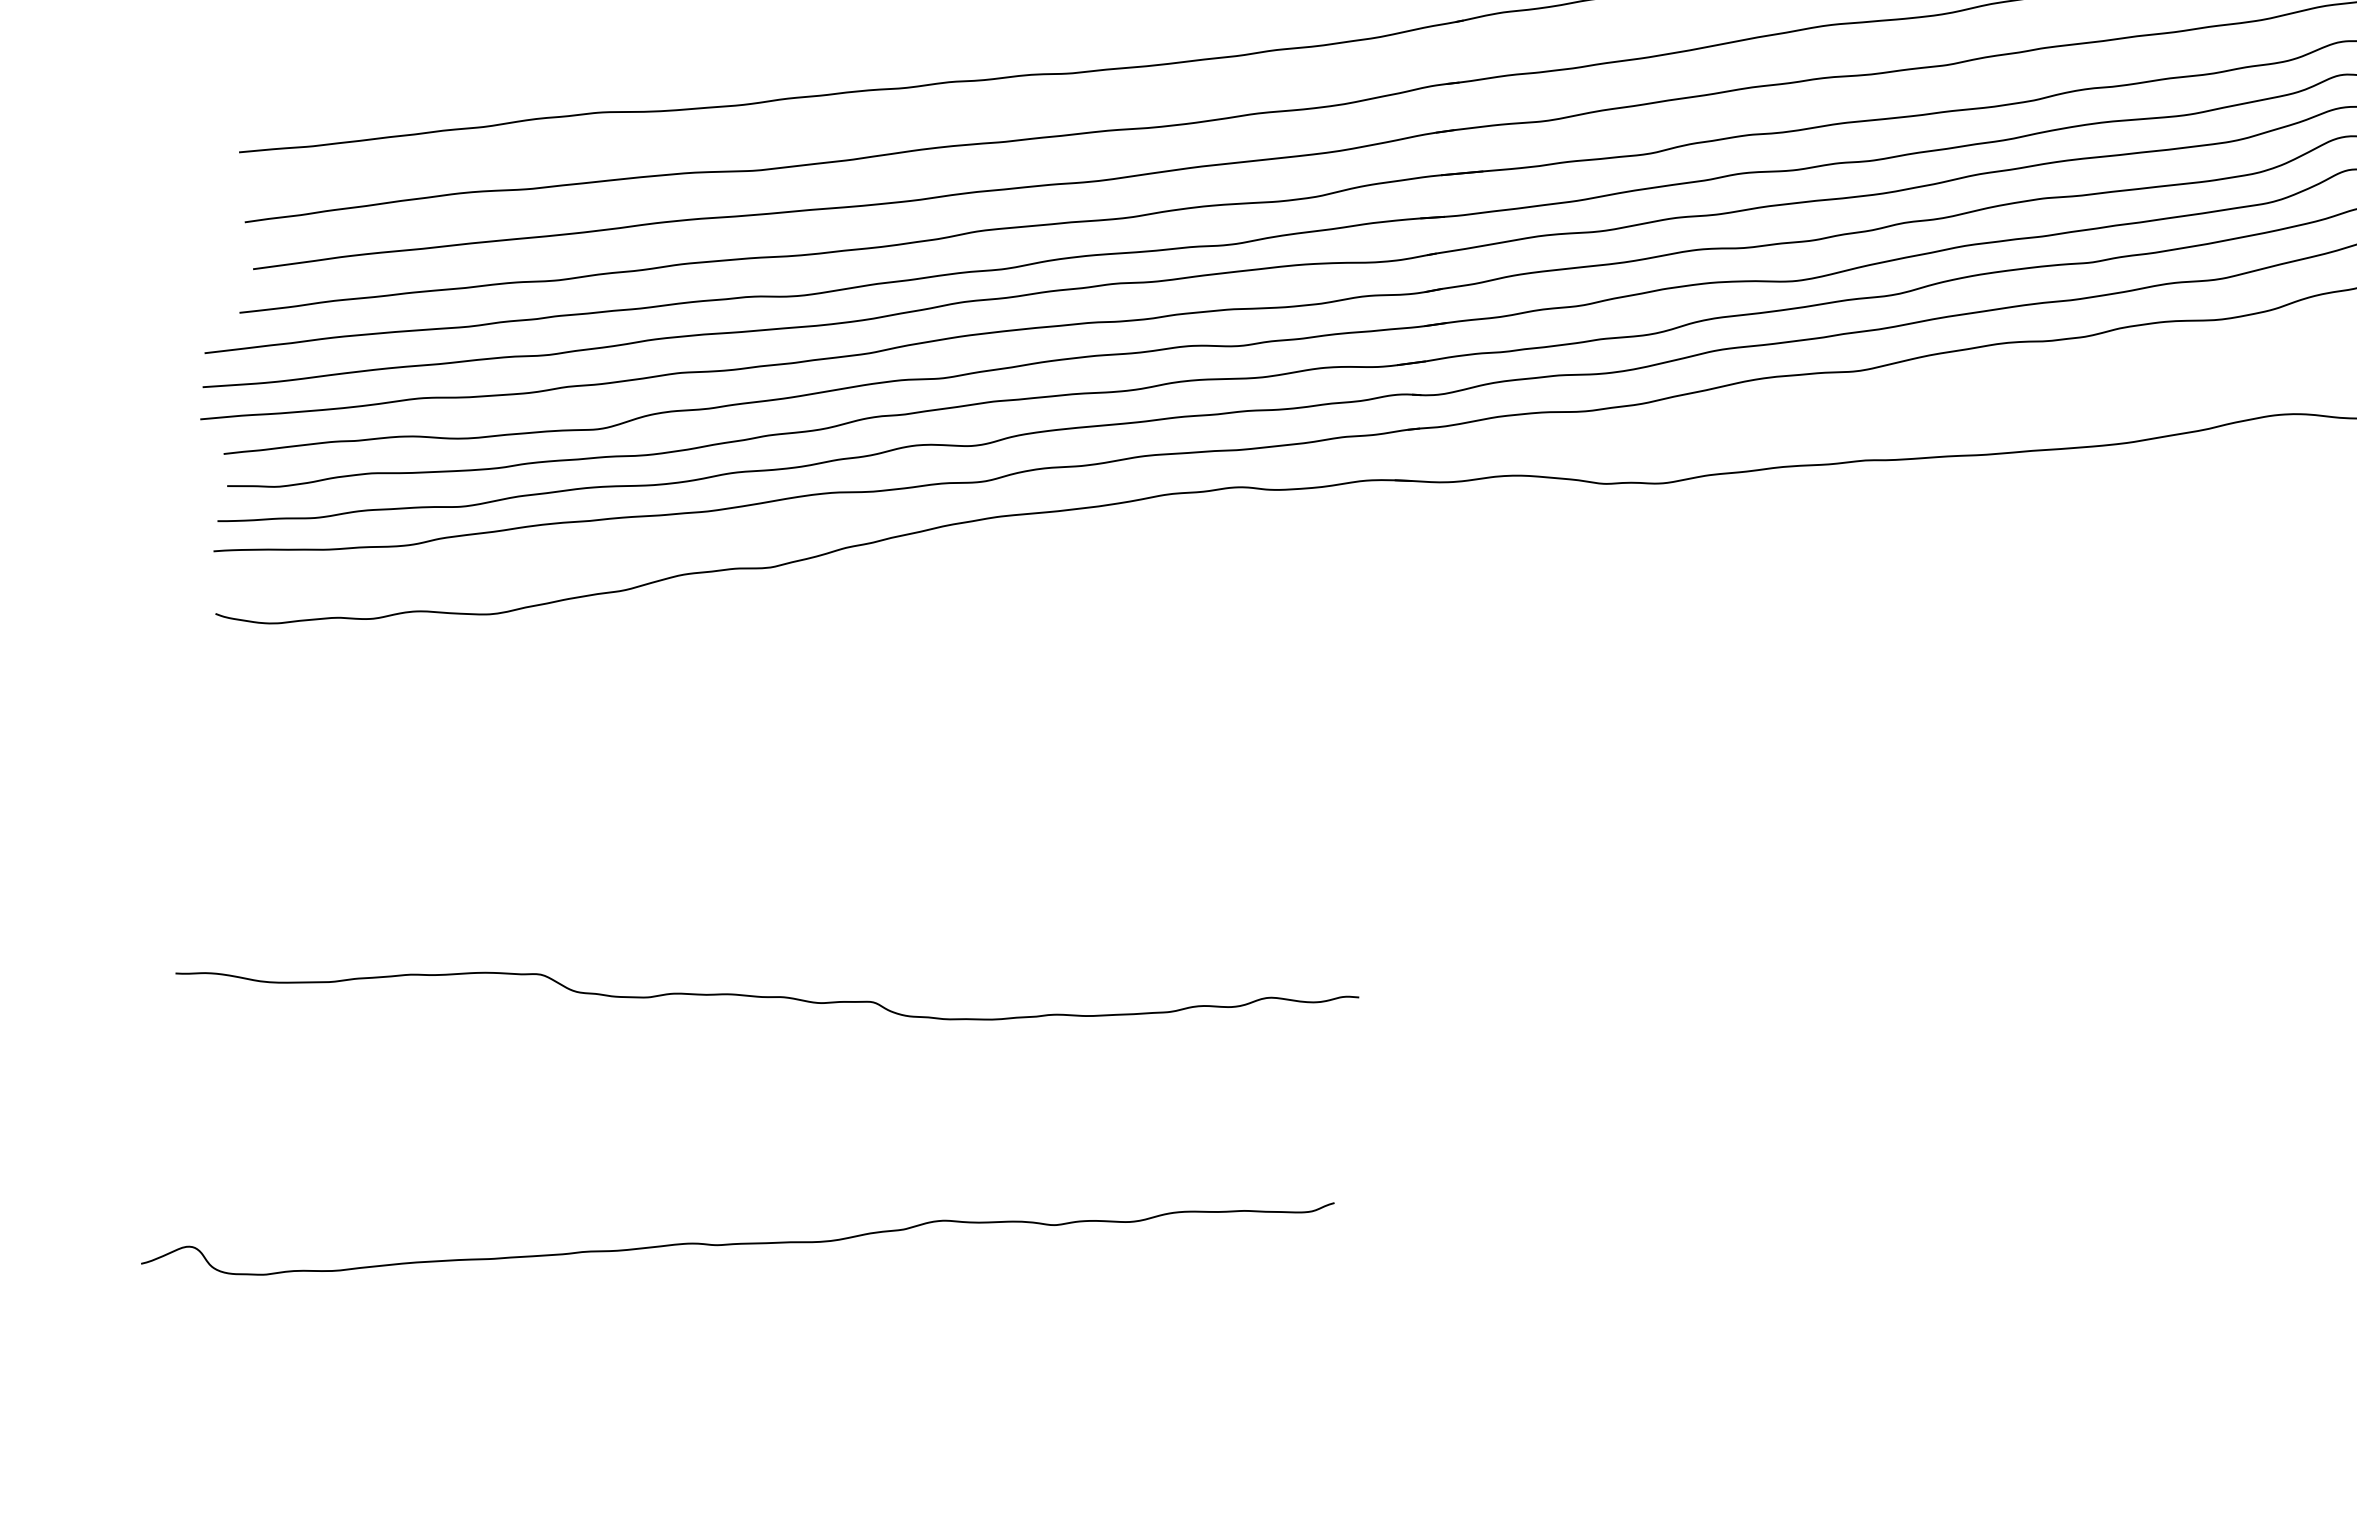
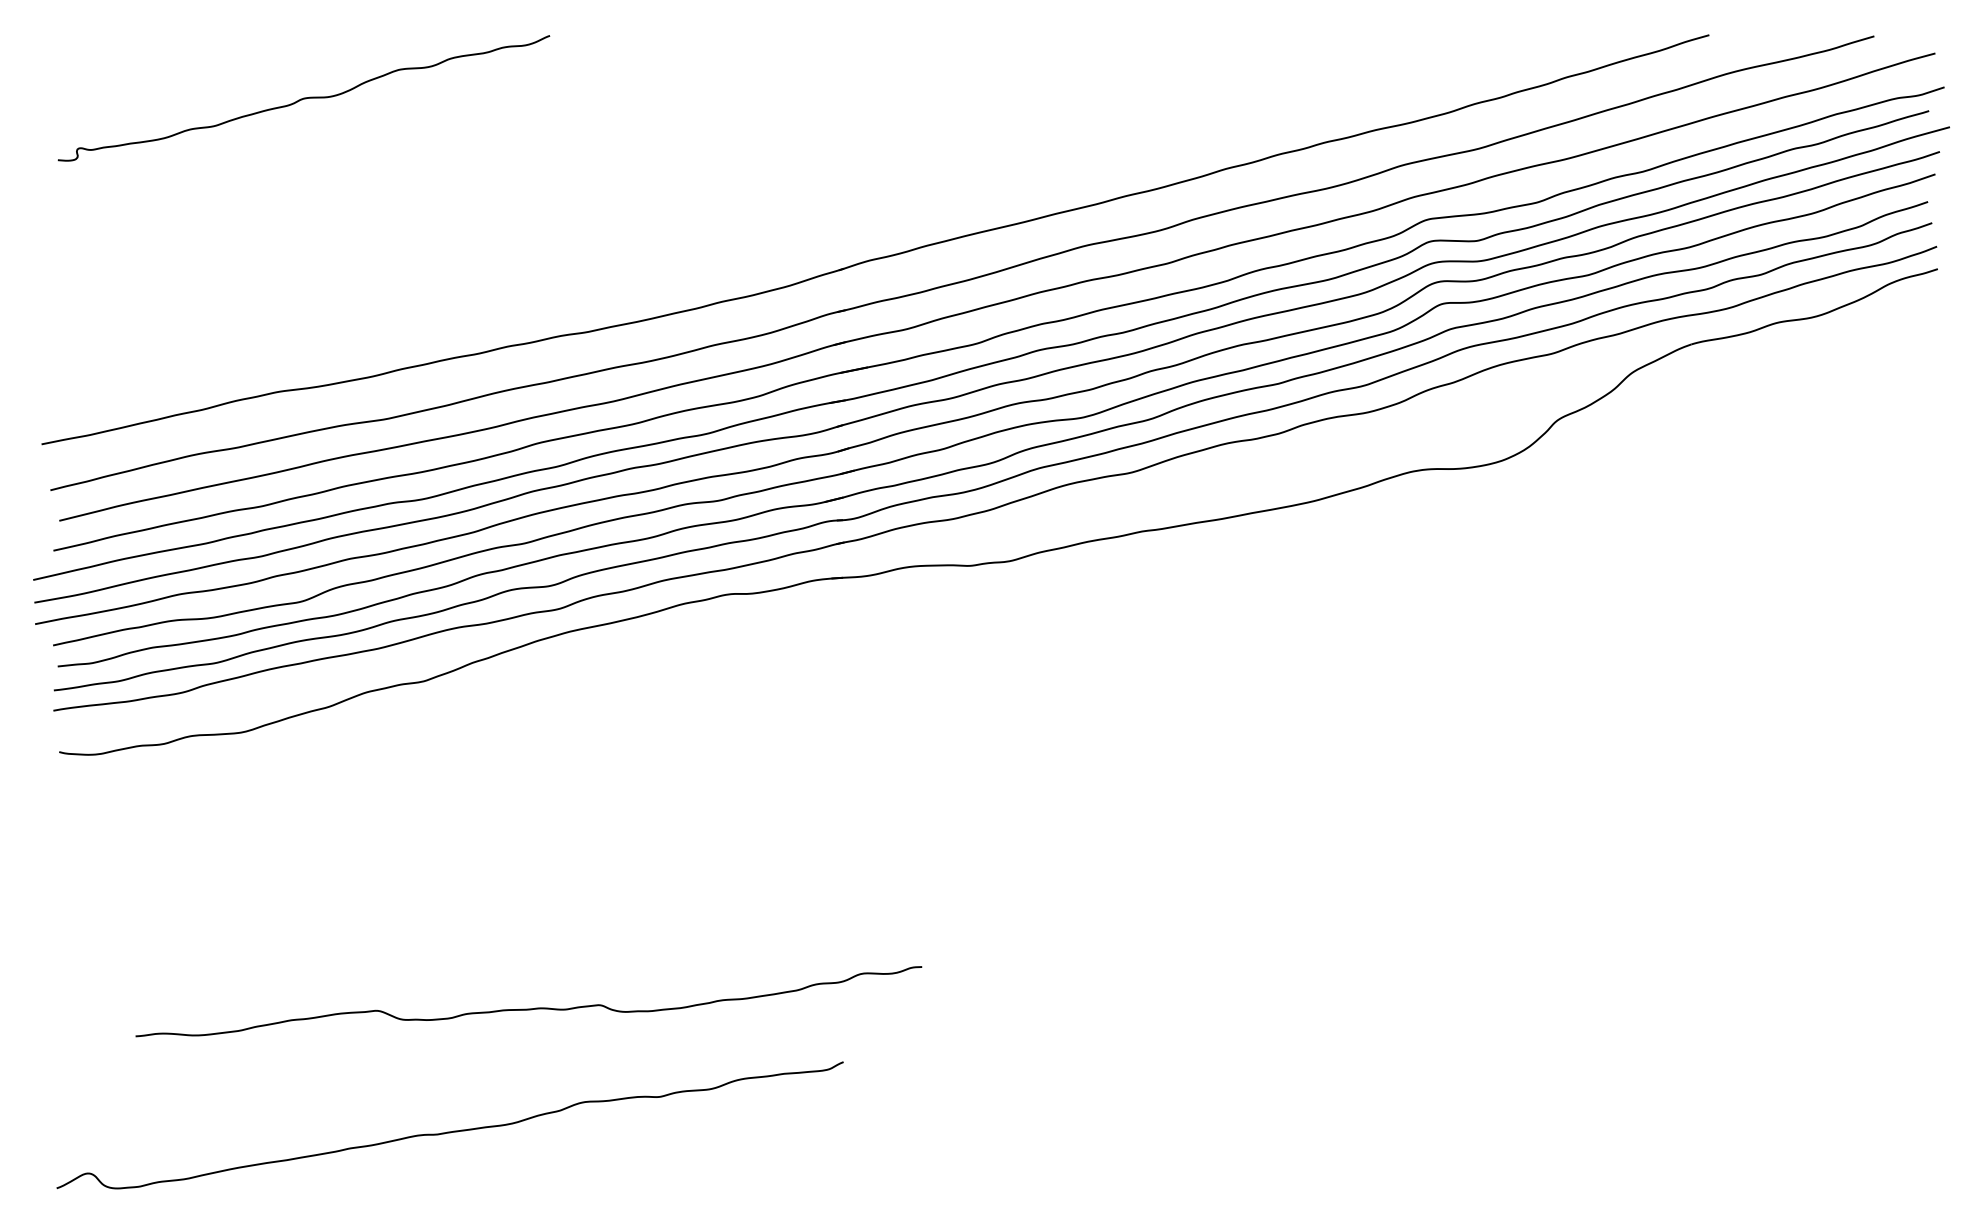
curve: (765, 995) -> (528, 1008), moved

